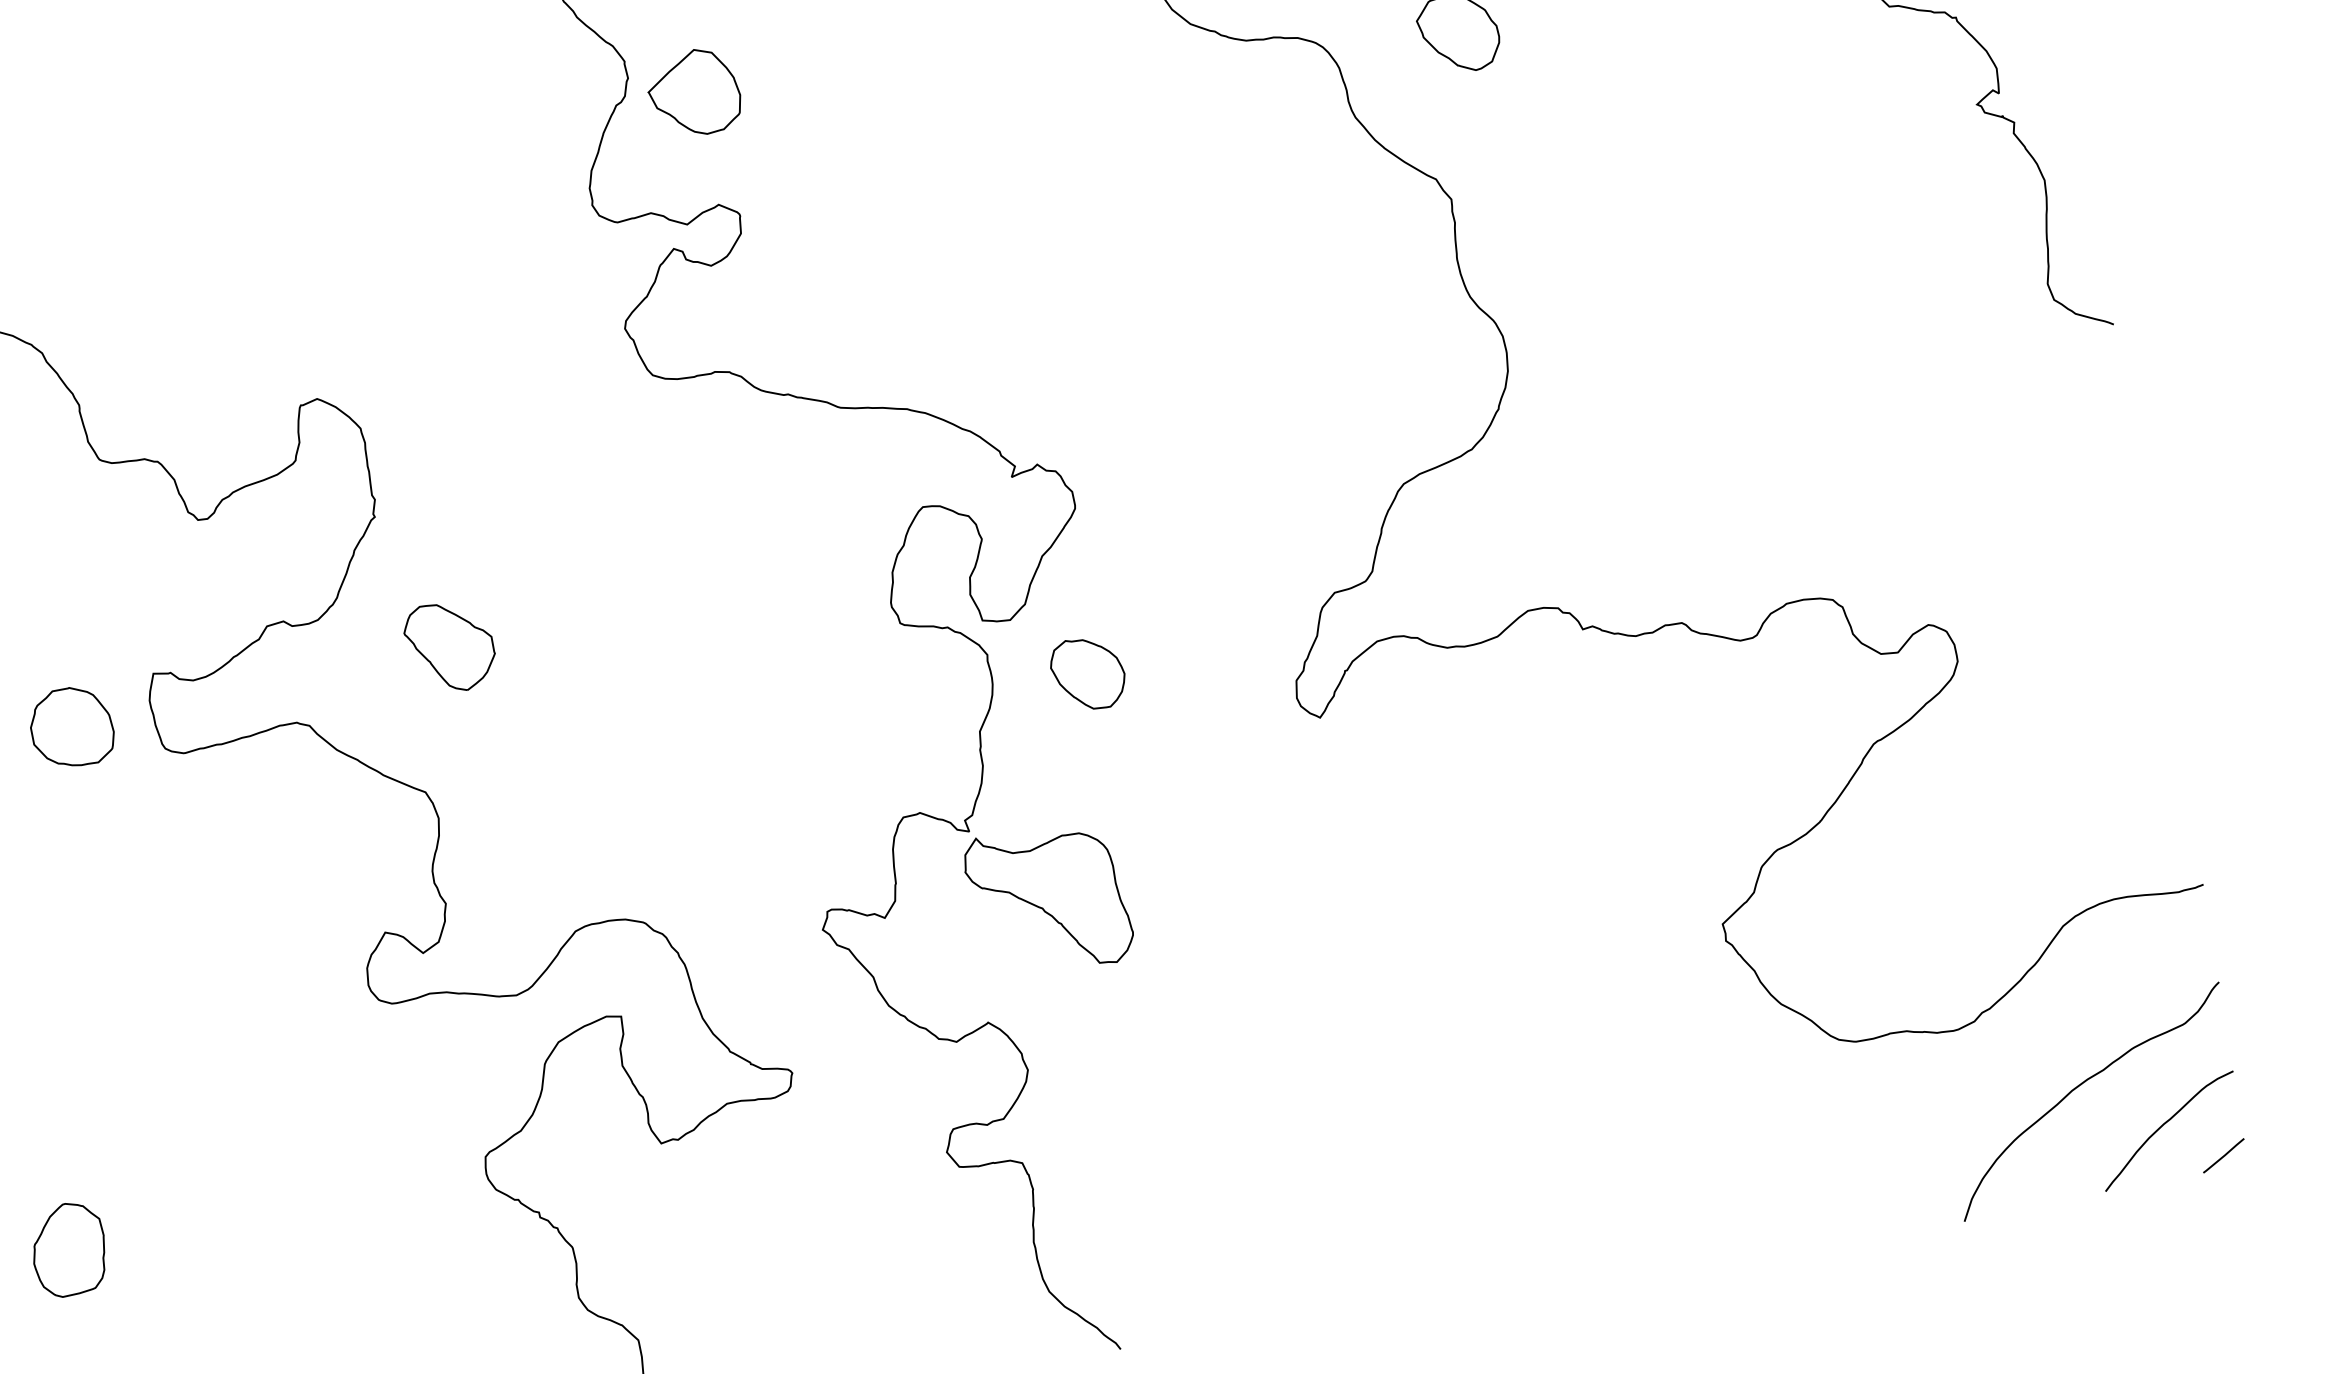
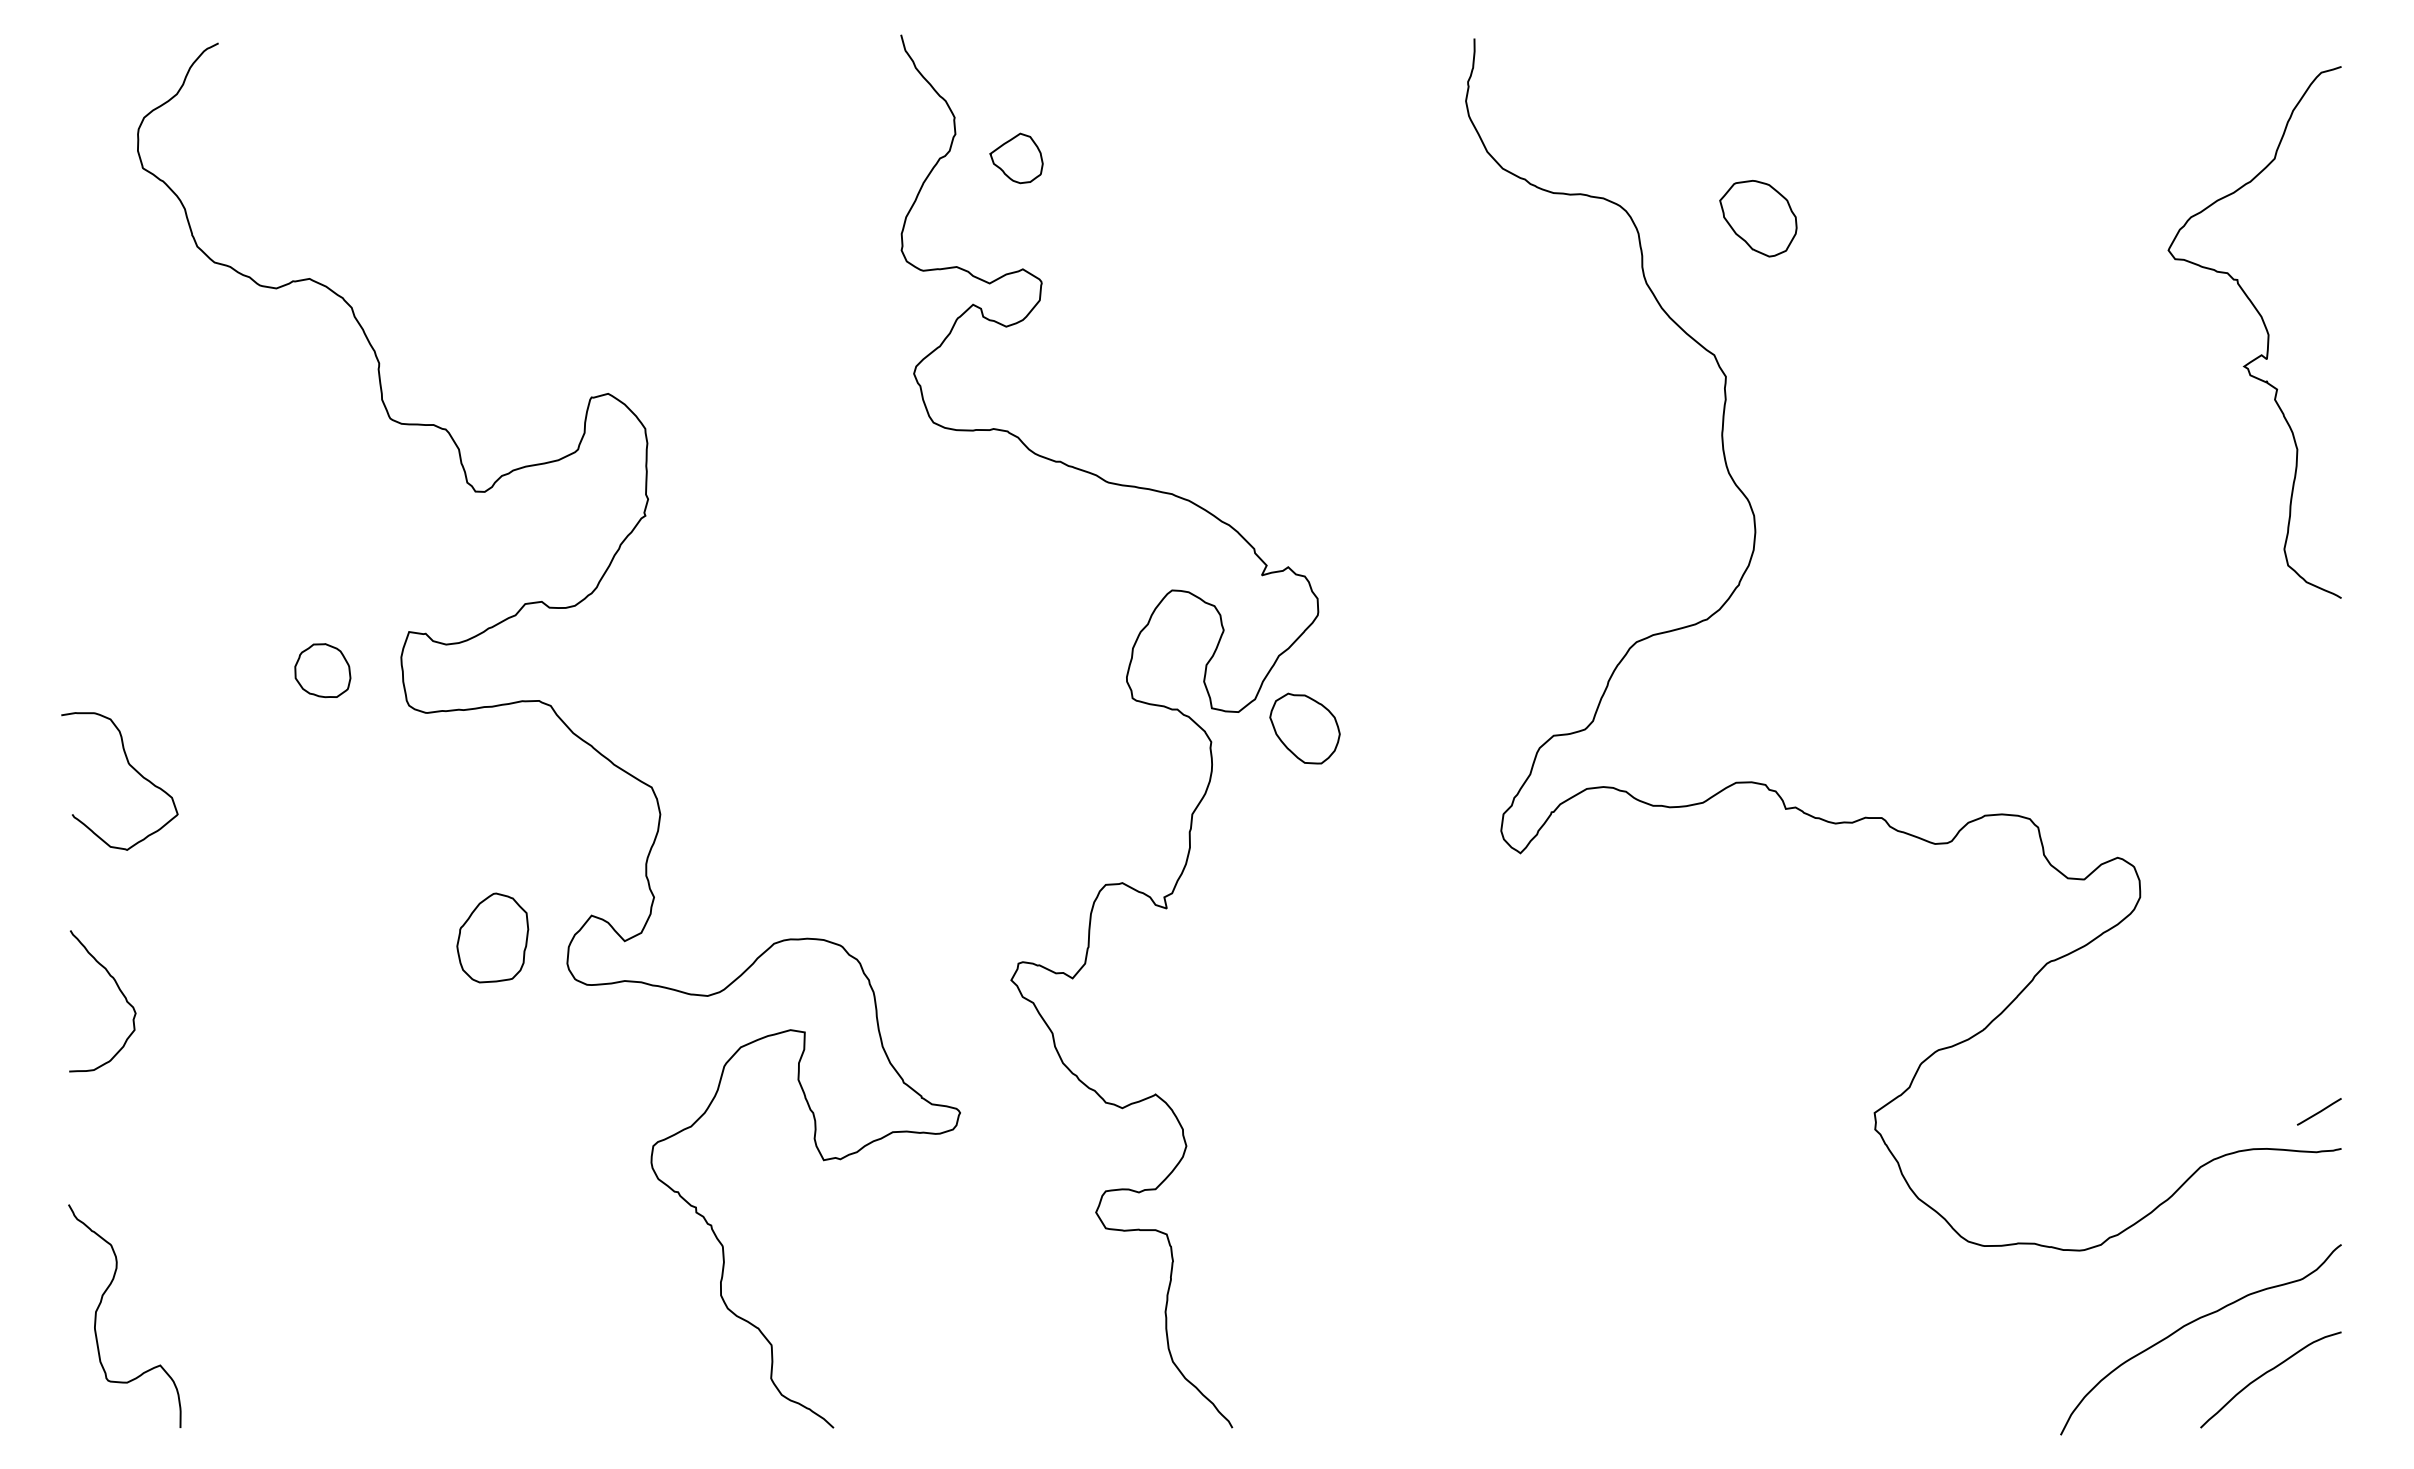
part: (694, 93) -> (1016, 158), size x0.6
part: (449, 646) -> (697, 651), removed
part: (1087, 673) -> (1304, 728), moved
part: (71, 727) -> (322, 670), size x0.7
part: (1048, 900) -> (1232, 986), removed
line: (2222, 1155) -> (2318, 1111), moved
part: (68, 1249) -> (492, 937), moved

